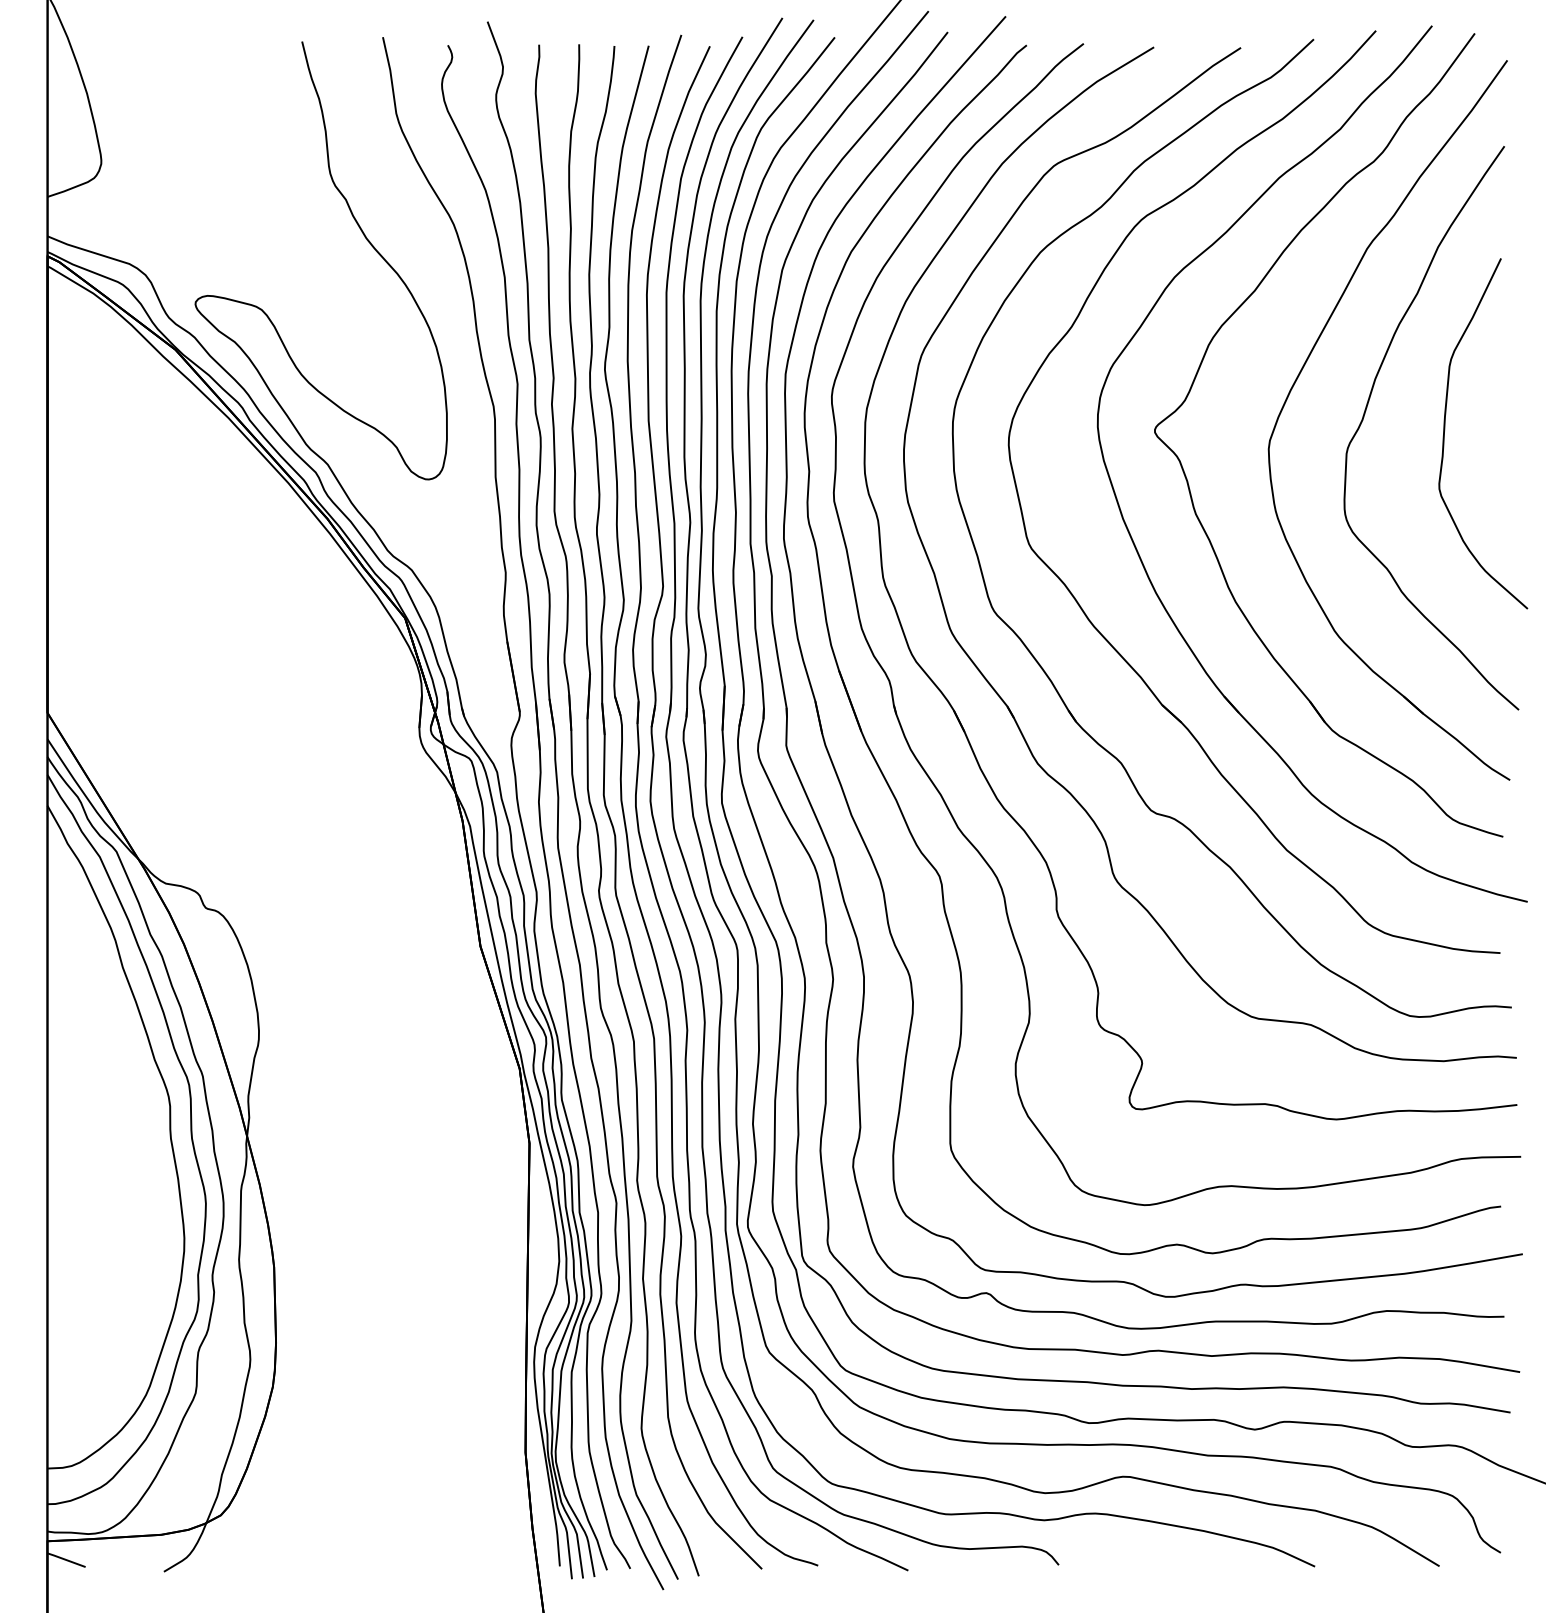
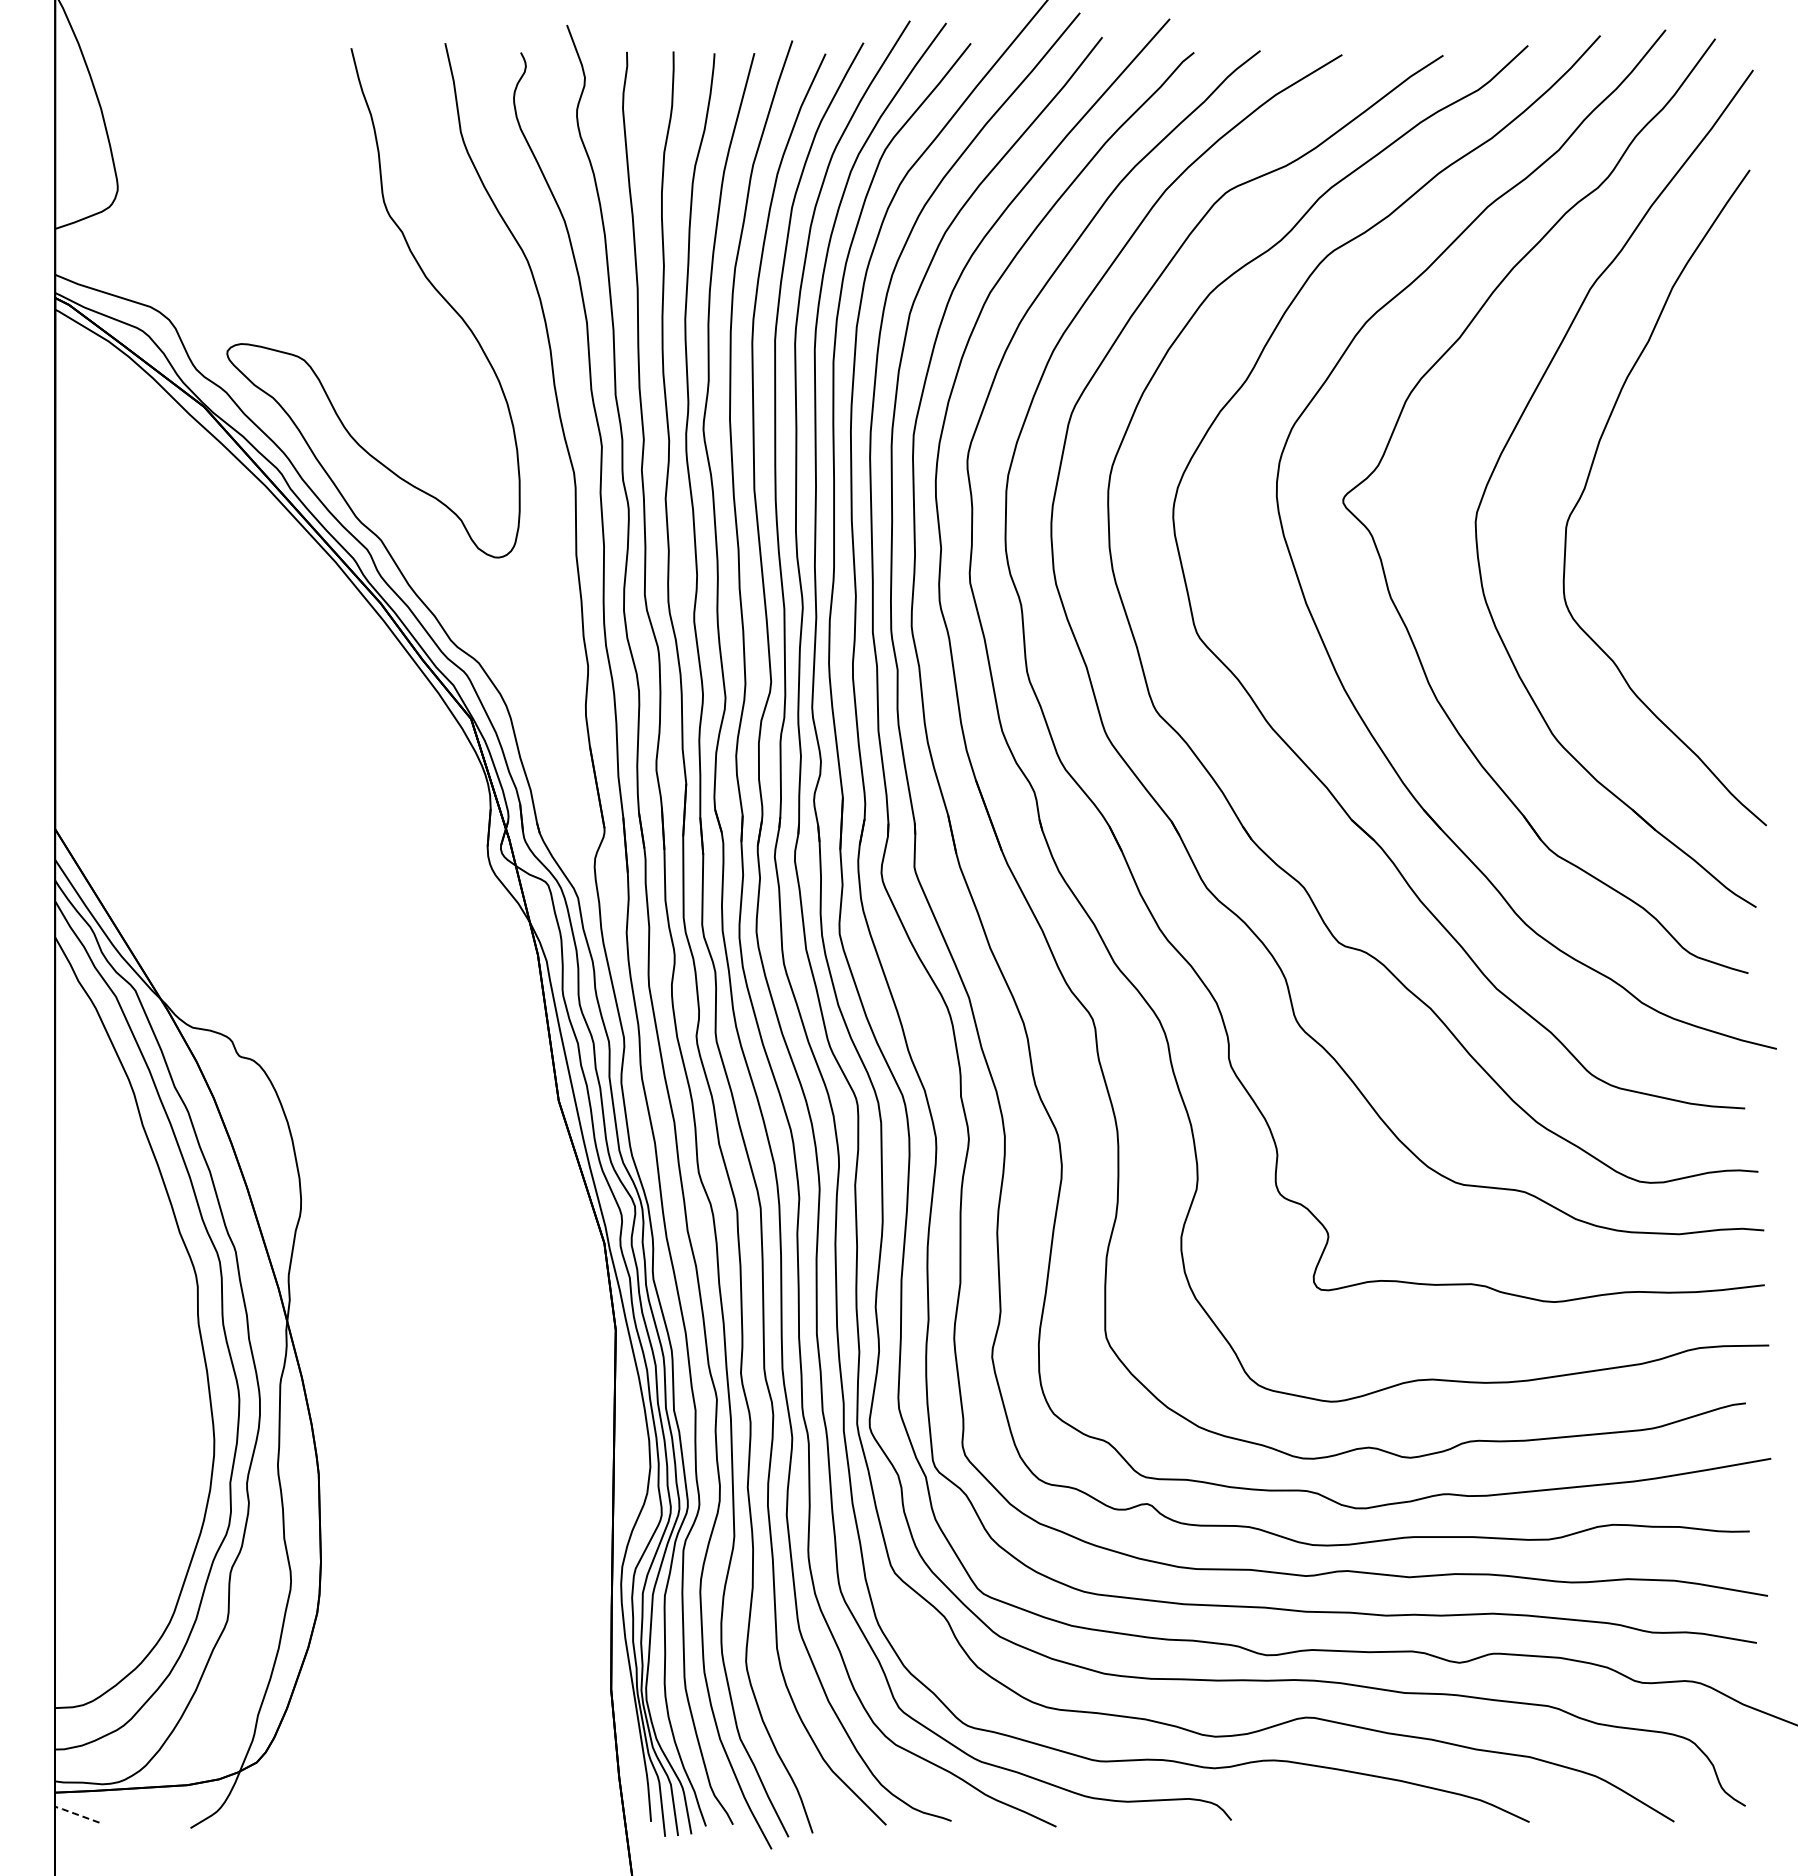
curve: (1444, 433) -> (1680, 504), removed
line: (65, 1560) -> (76, 1814), solid -> dashed

